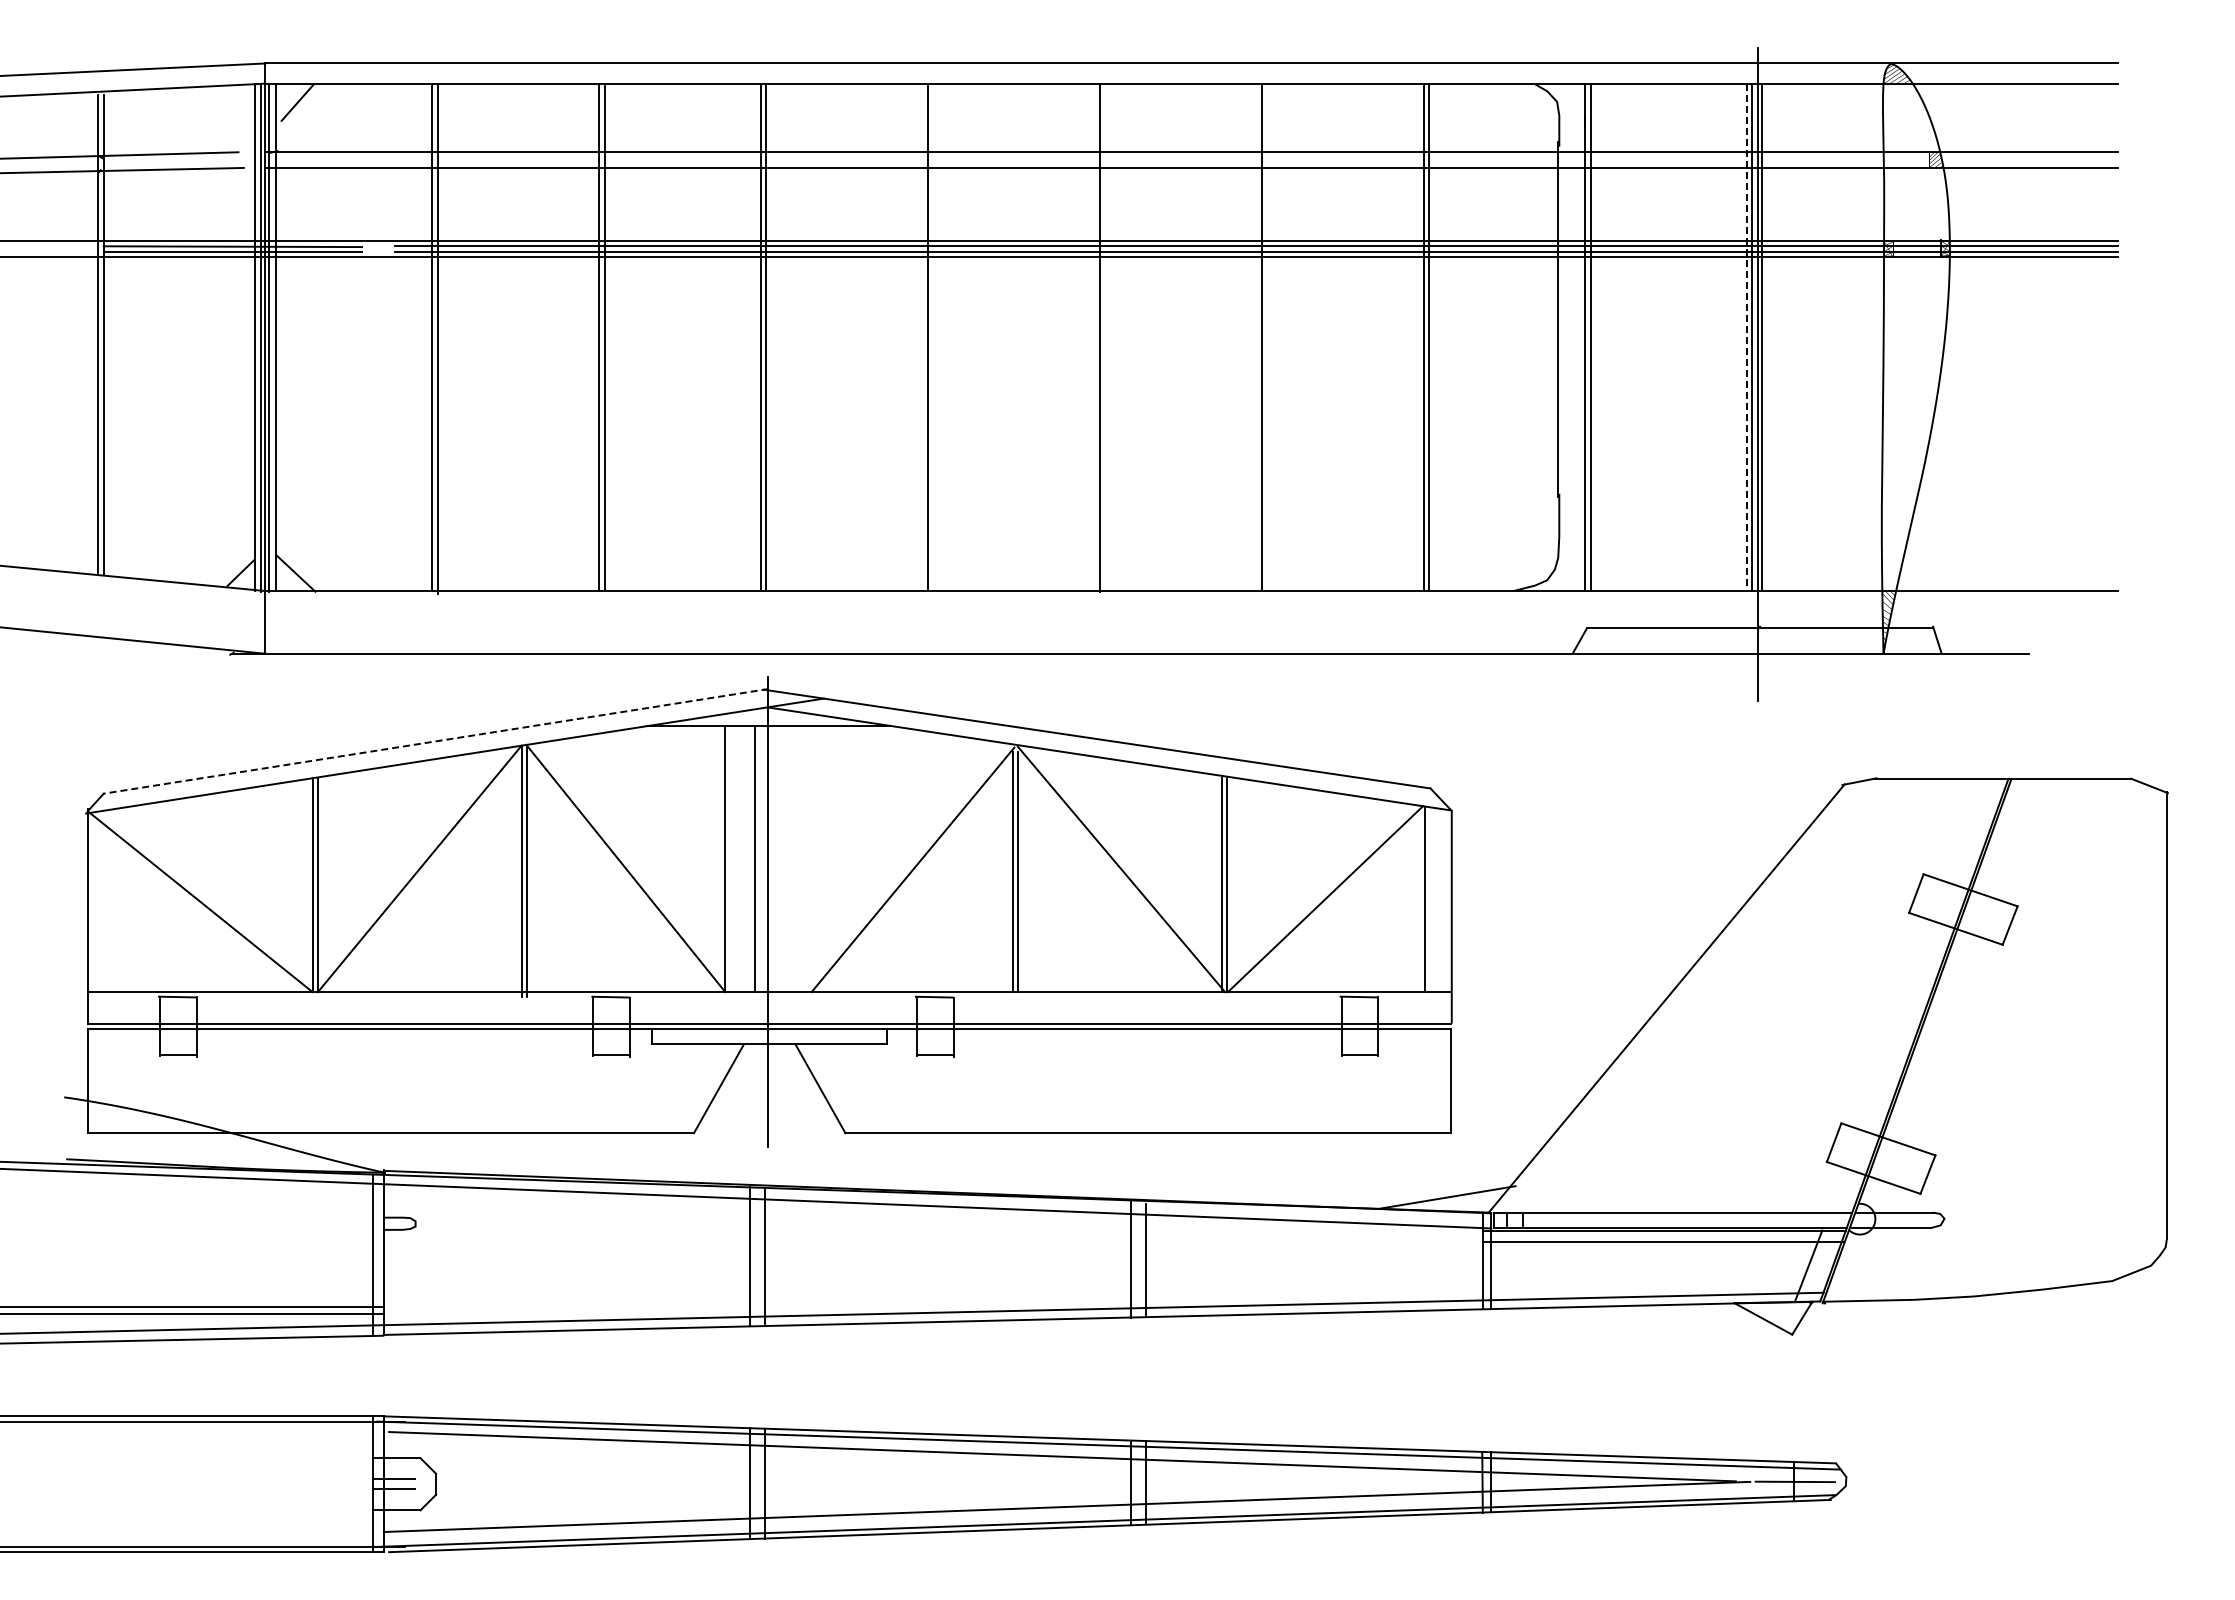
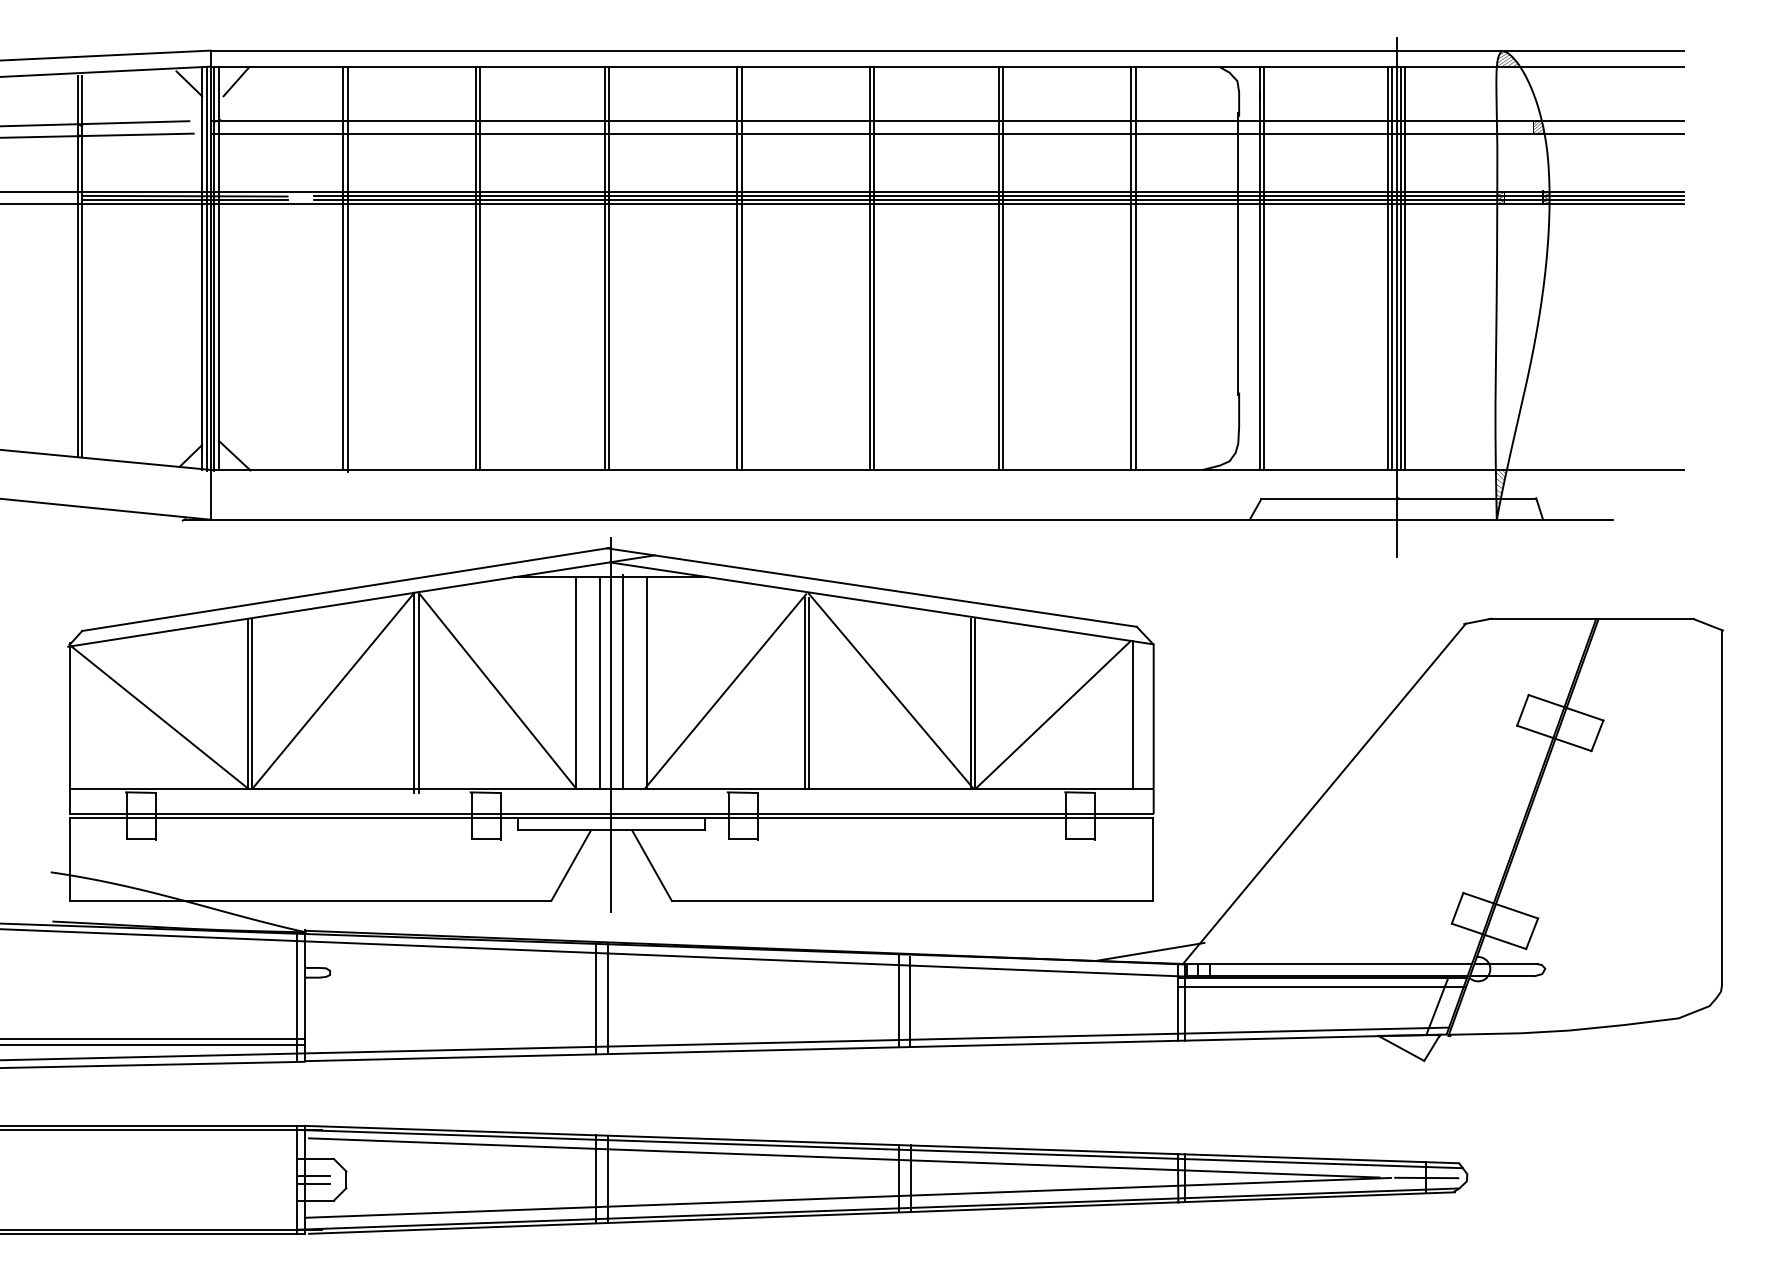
line: (238, 104) -> (189, 83), added
line: (933, 337) -> (741, 268), added
line: (1094, 337) -> (869, 268), added
line: (1256, 337) -> (998, 268), added
line: (1768, 337) -> (1405, 268), added
line: (1746, 338) -> (1387, 269), dashed -> solid
line: (435, 741) -> (345, 589), dashed -> solid
line: (783, 856) -> (622, 680), added
line: (814, 858) -> (647, 682), added

